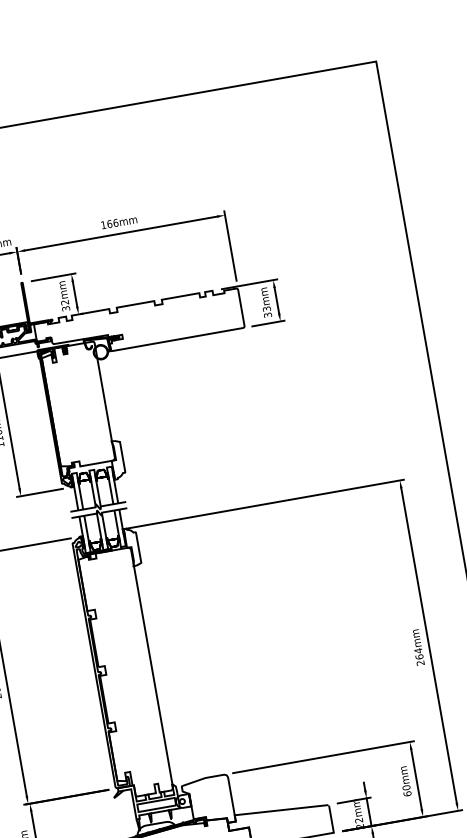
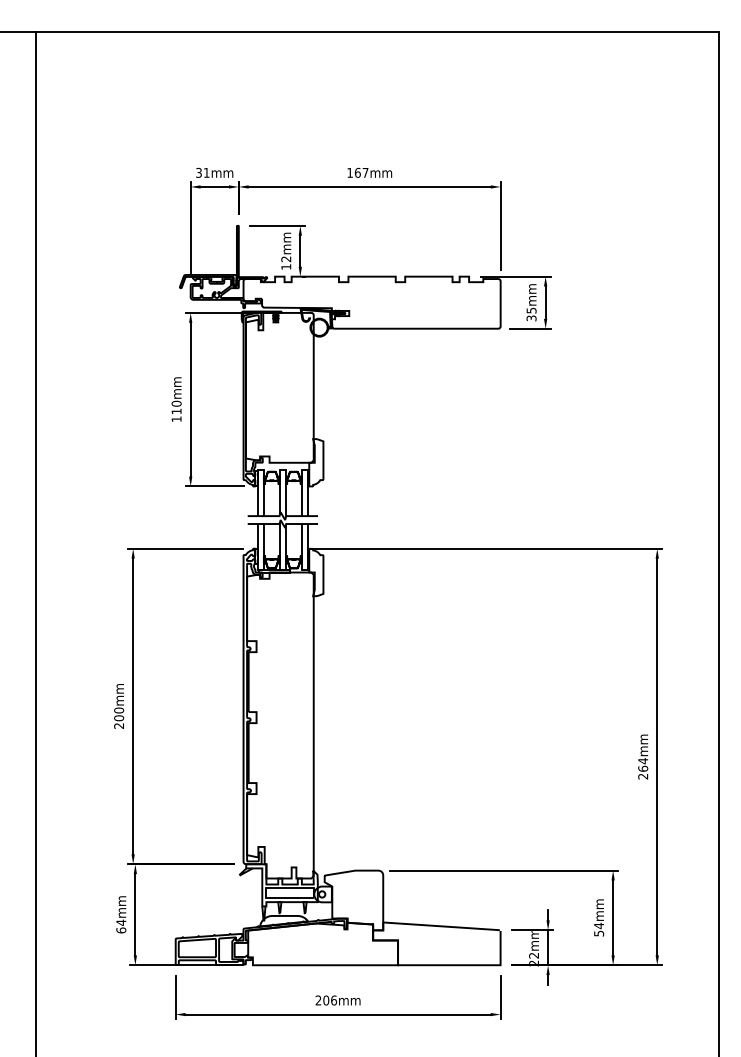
text: (115, 222) -> (365, 172), 166mm -> 167mm
text: (66, 308) -> (286, 266), 32mm -> 12mm
text: (265, 309) -> (530, 310), 33mm -> 35mm
text: (407, 790) -> (599, 929), 60mm -> 54mm

